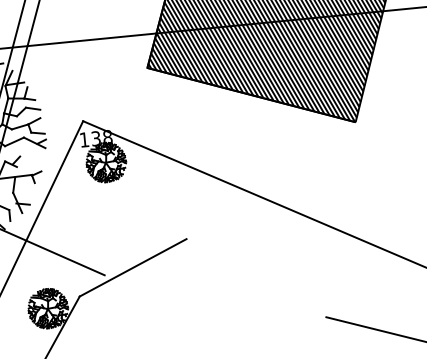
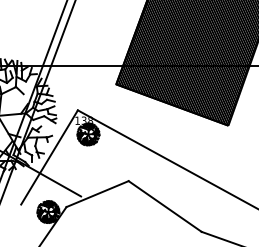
line: (255, 278) -> (164, 206), added

